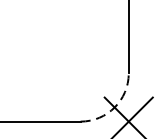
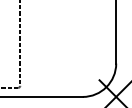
arc: (114, 107) -> (106, 87), dashed -> solid

